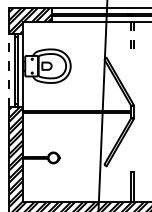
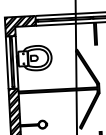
line: (132, 51) -> (95, 44), dashed -> solid
line: (9, 70) -> (7, 62), dashed -> solid

